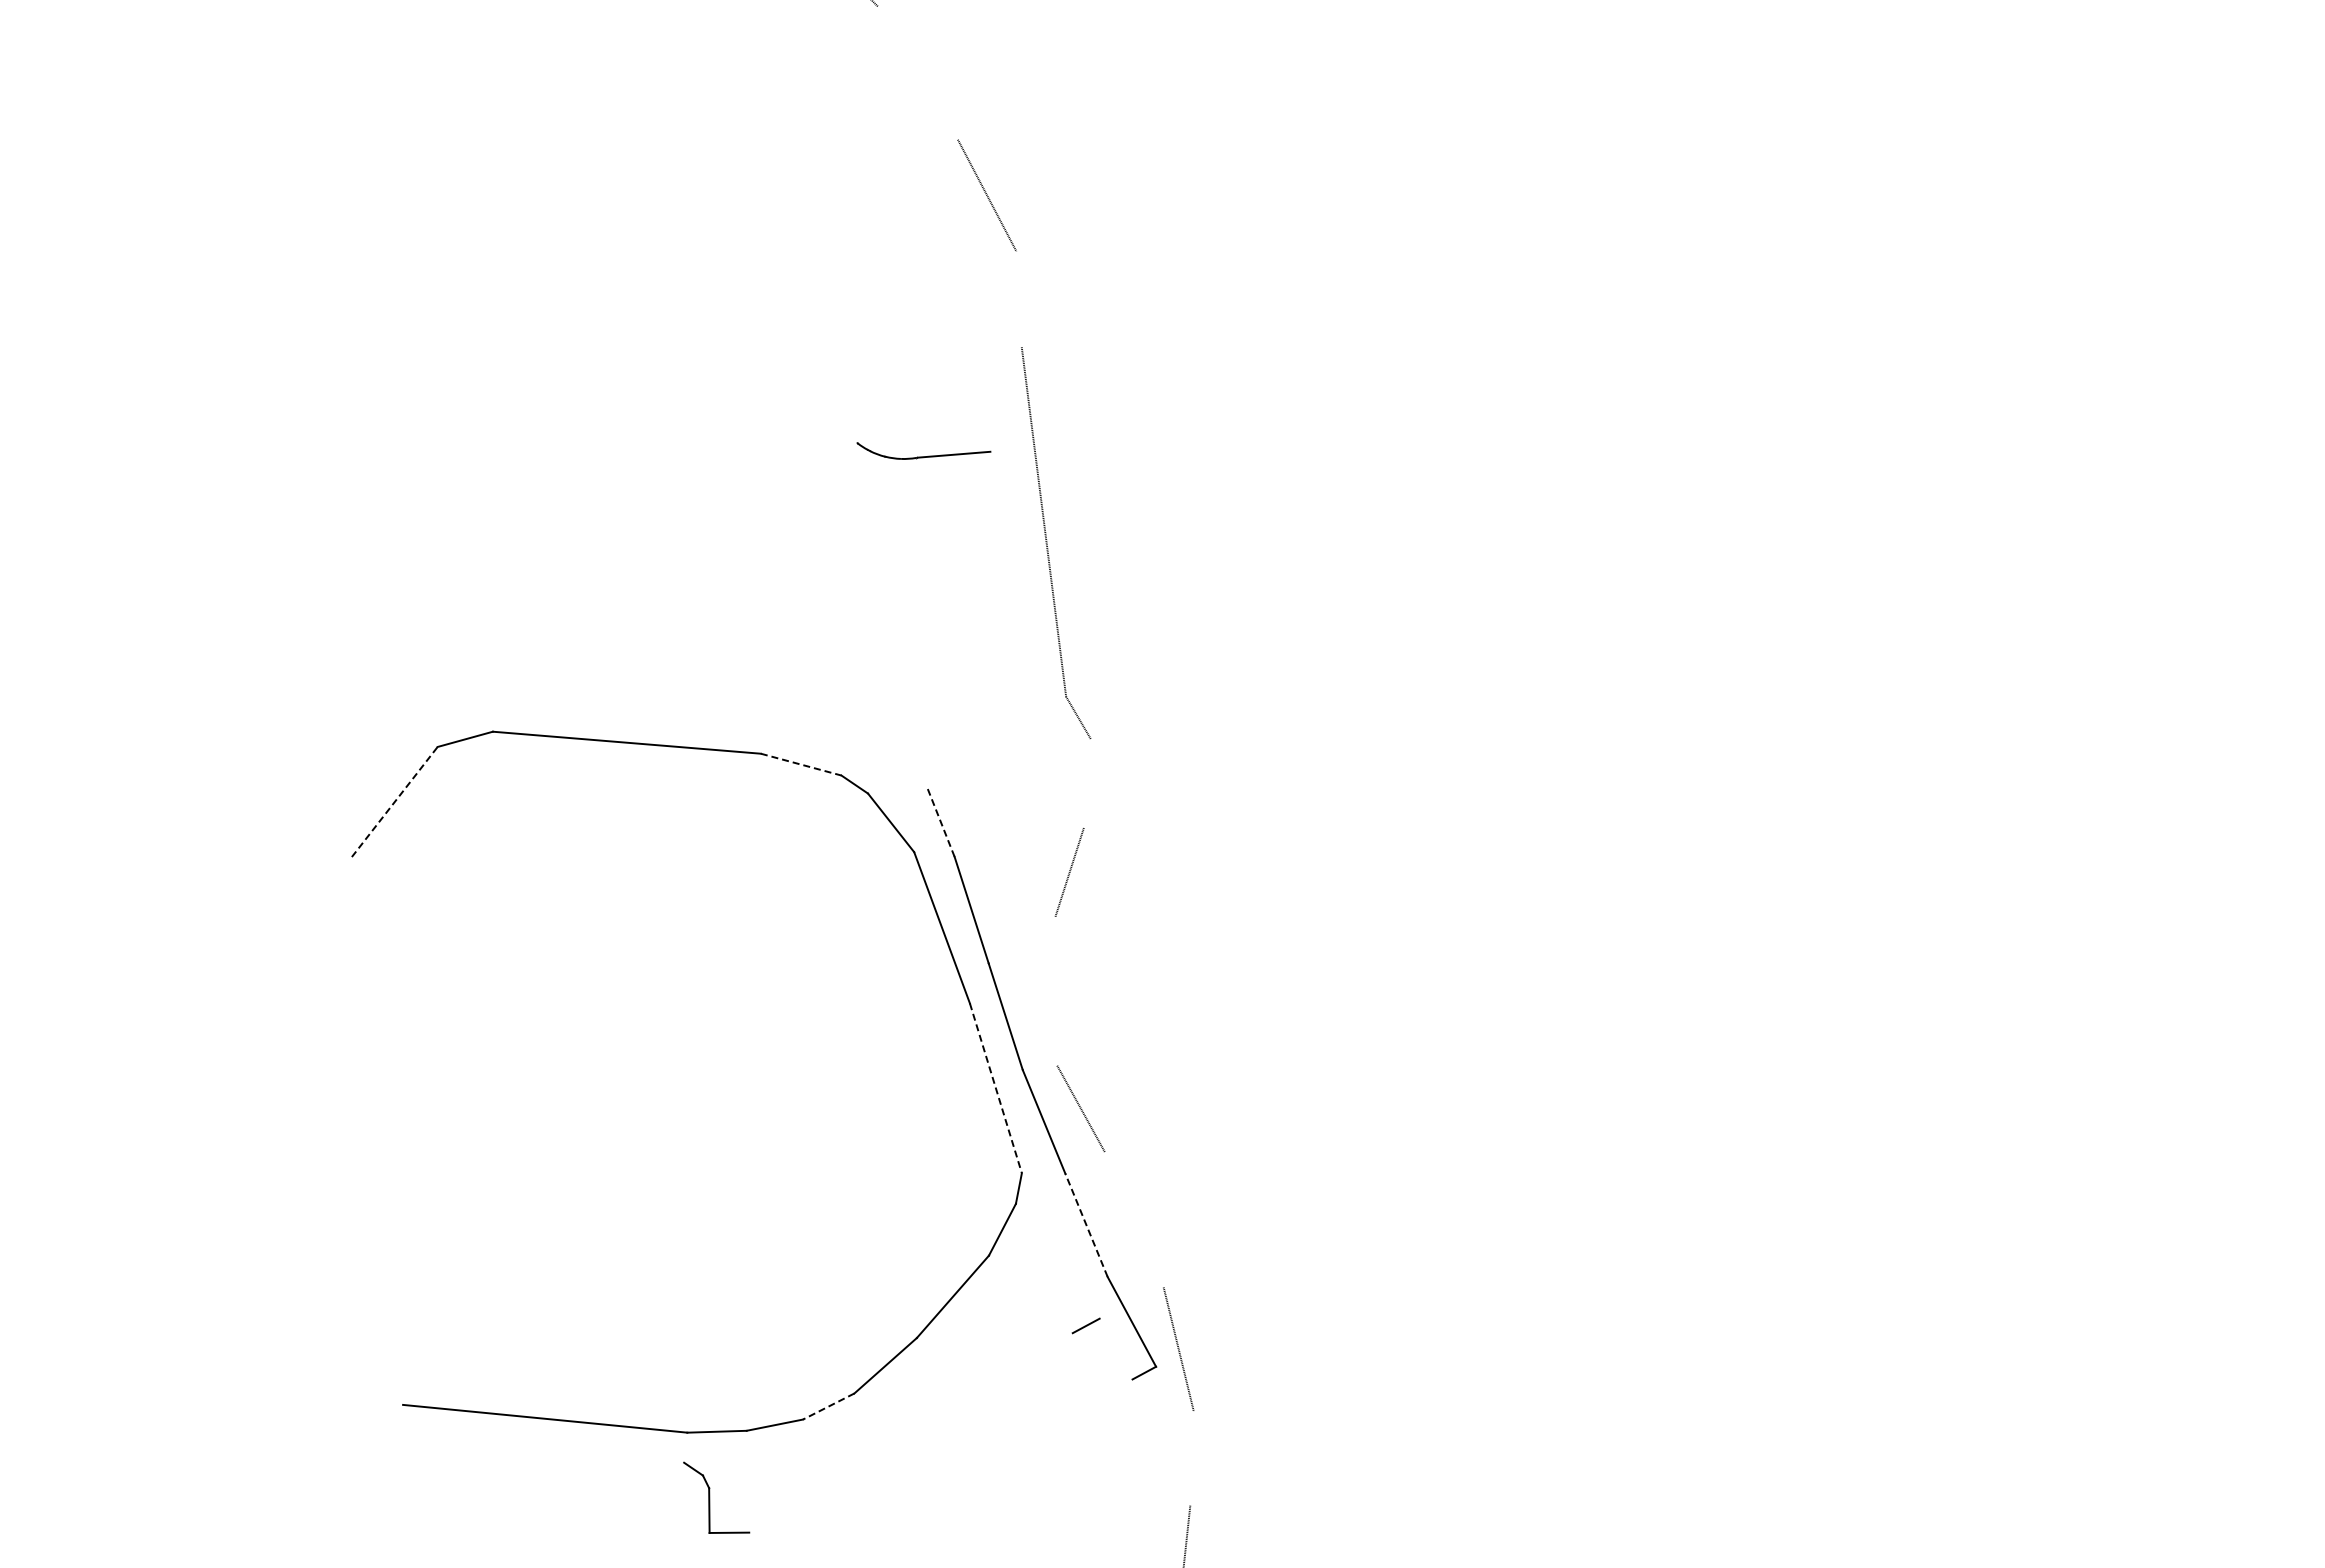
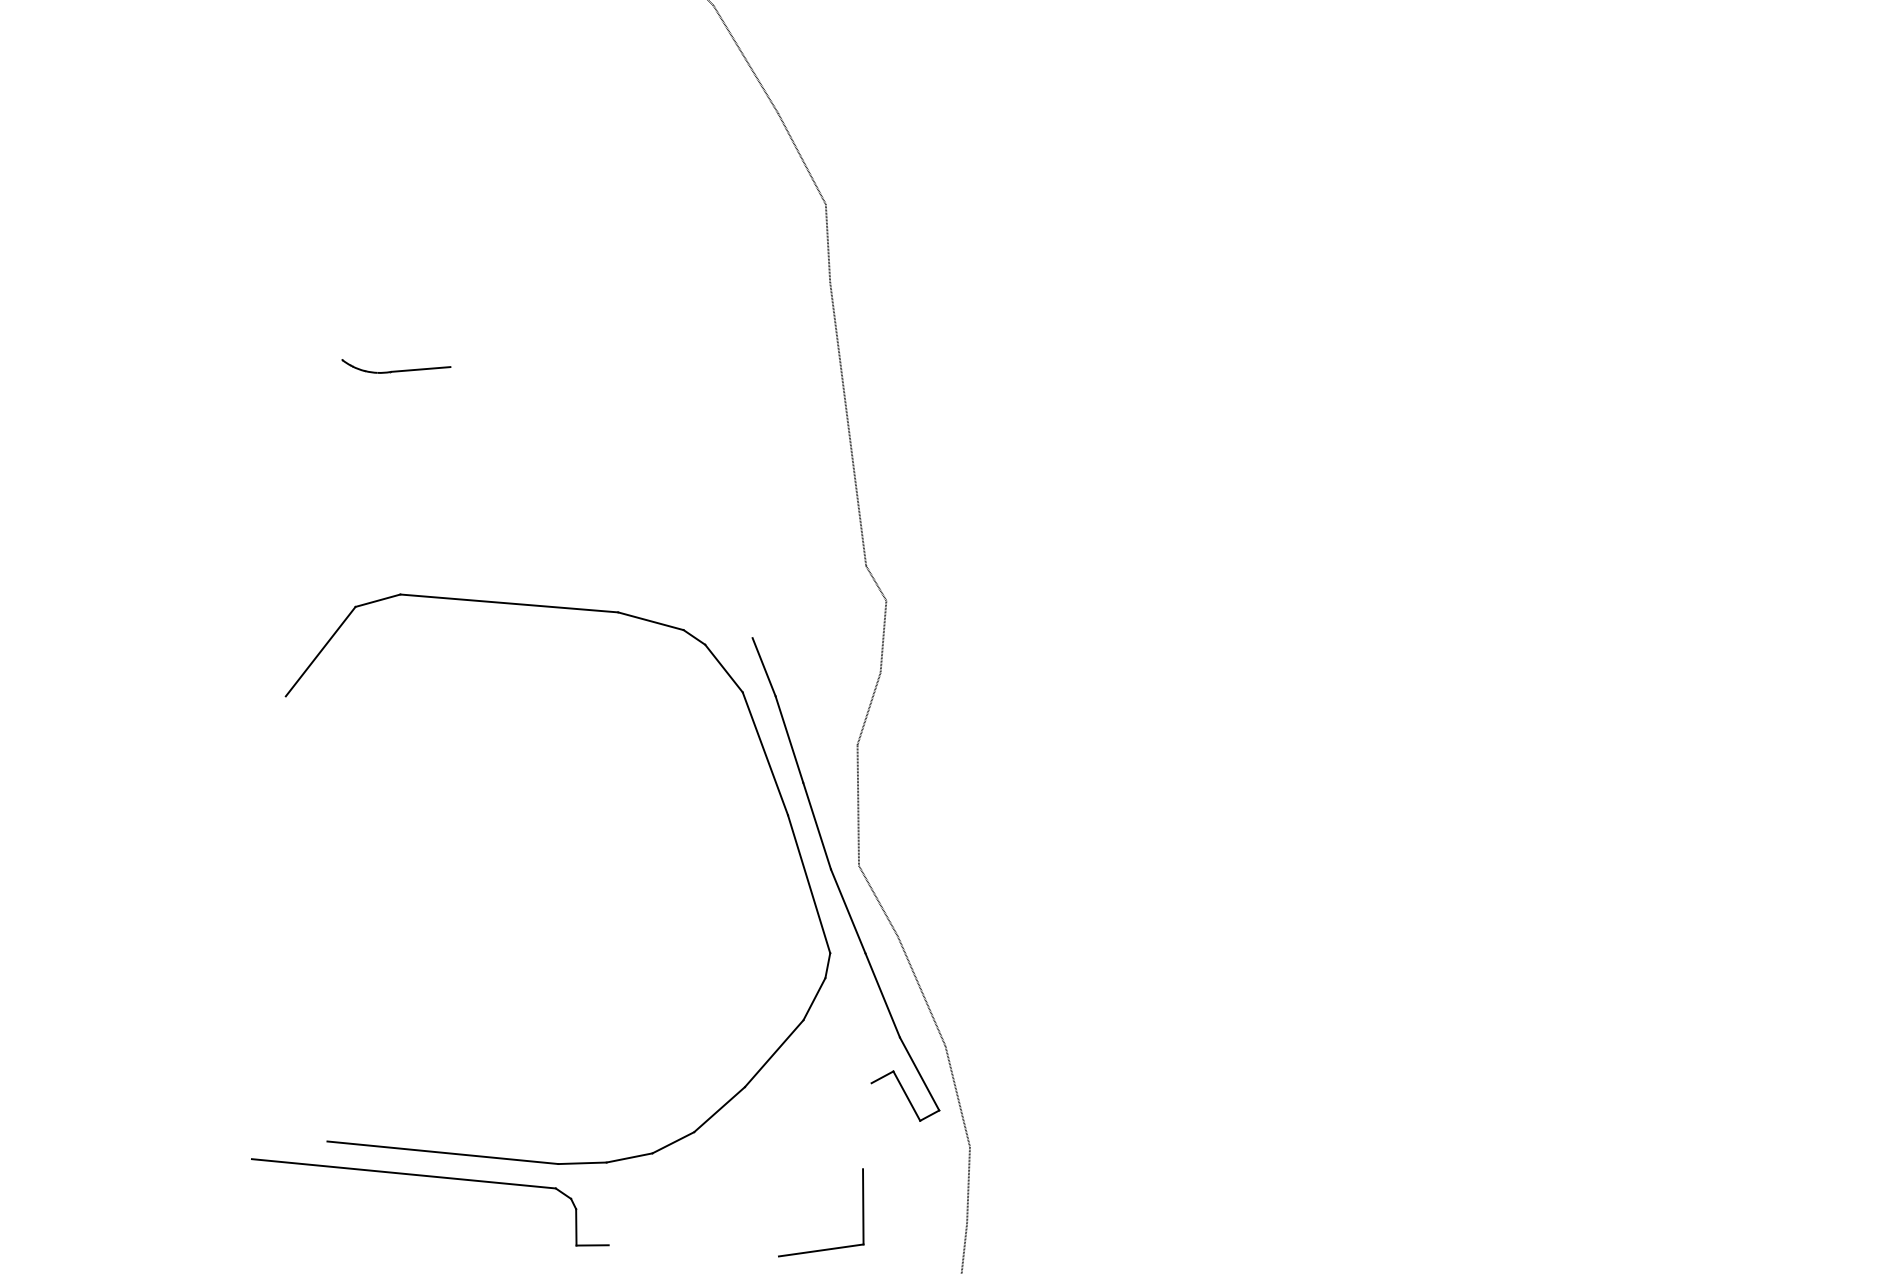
line: (917, 72) -> (745, 58), added
line: (1018, 299) -> (827, 243), added
part: (923, 450) -> (396, 366), moved
line: (801, 764) -> (651, 621), dashed -> solid
line: (1086, 783) -> (882, 636), added
line: (394, 802) -> (320, 652), dashed -> solid
line: (940, 820) -> (764, 666), dashed -> solid
line: (1056, 990) -> (858, 804), added
line: (995, 1088) -> (808, 884), dashed -> solid
line: (1134, 1219) -> (921, 990), added
line: (1086, 1225) -> (882, 995), dashed -> solid
line: (1115, 1348) -> (906, 1095), added
line: (828, 1406) -> (673, 1142), dashed -> solid
line: (497, 1444) -> (404, 1173), added
line: (1191, 1458) -> (968, 1185), added
part: (1019, 1536) -> (828, 1248), added

